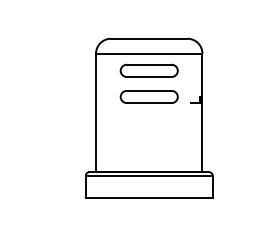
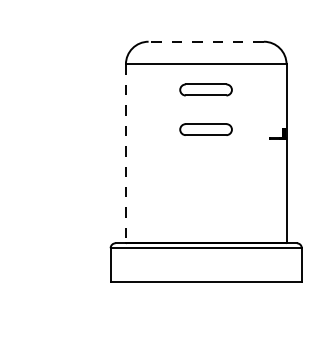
line: (148, 38) -> (205, 41), solid -> dashed
part: (148, 70) -> (205, 89), size x0.6
part: (148, 96) -> (205, 128), size x0.6
line: (96, 113) -> (126, 154), solid -> dashed

